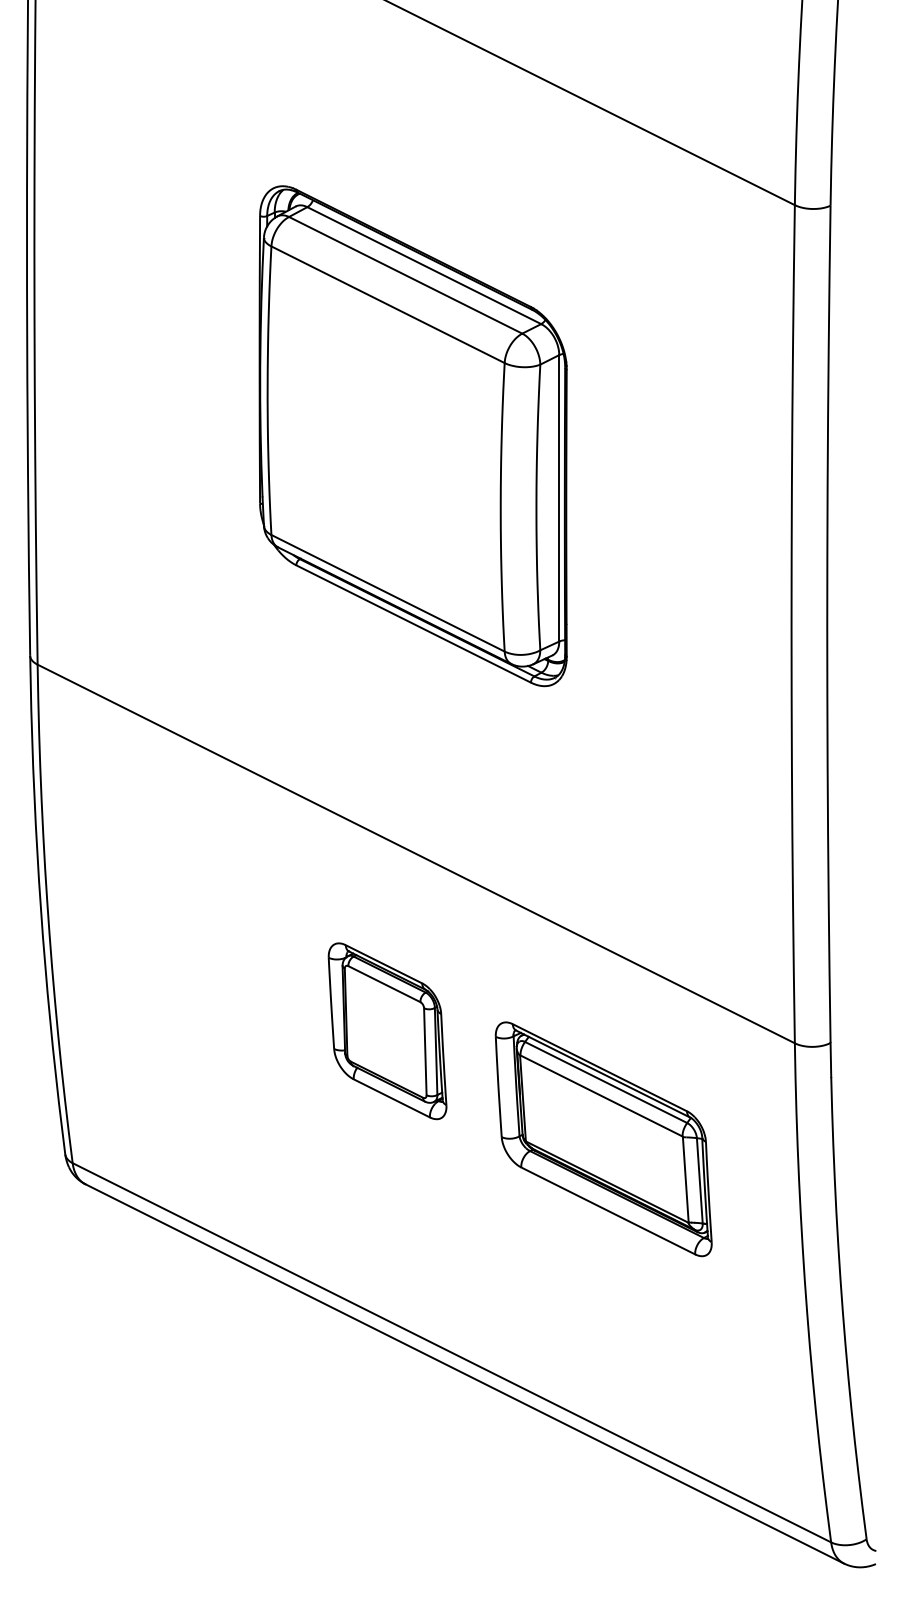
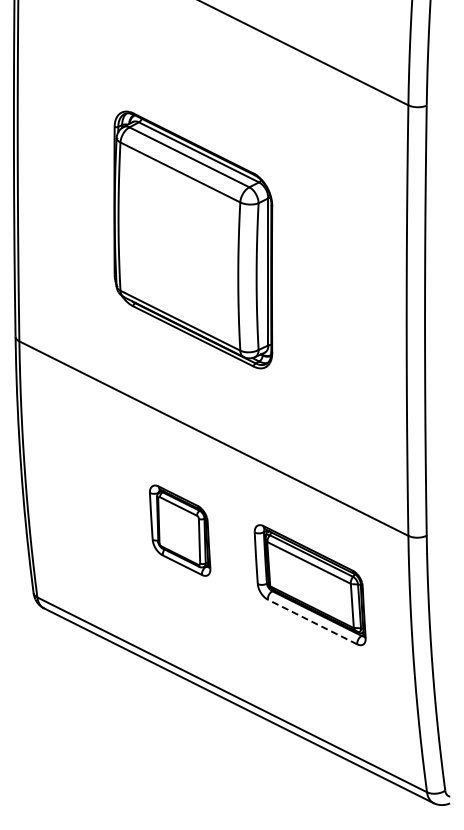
part: (413, 435) -> (193, 239), moved
part: (388, 1030) -> (180, 530), moved
line: (608, 1211) -> (312, 622), solid -> dashed

